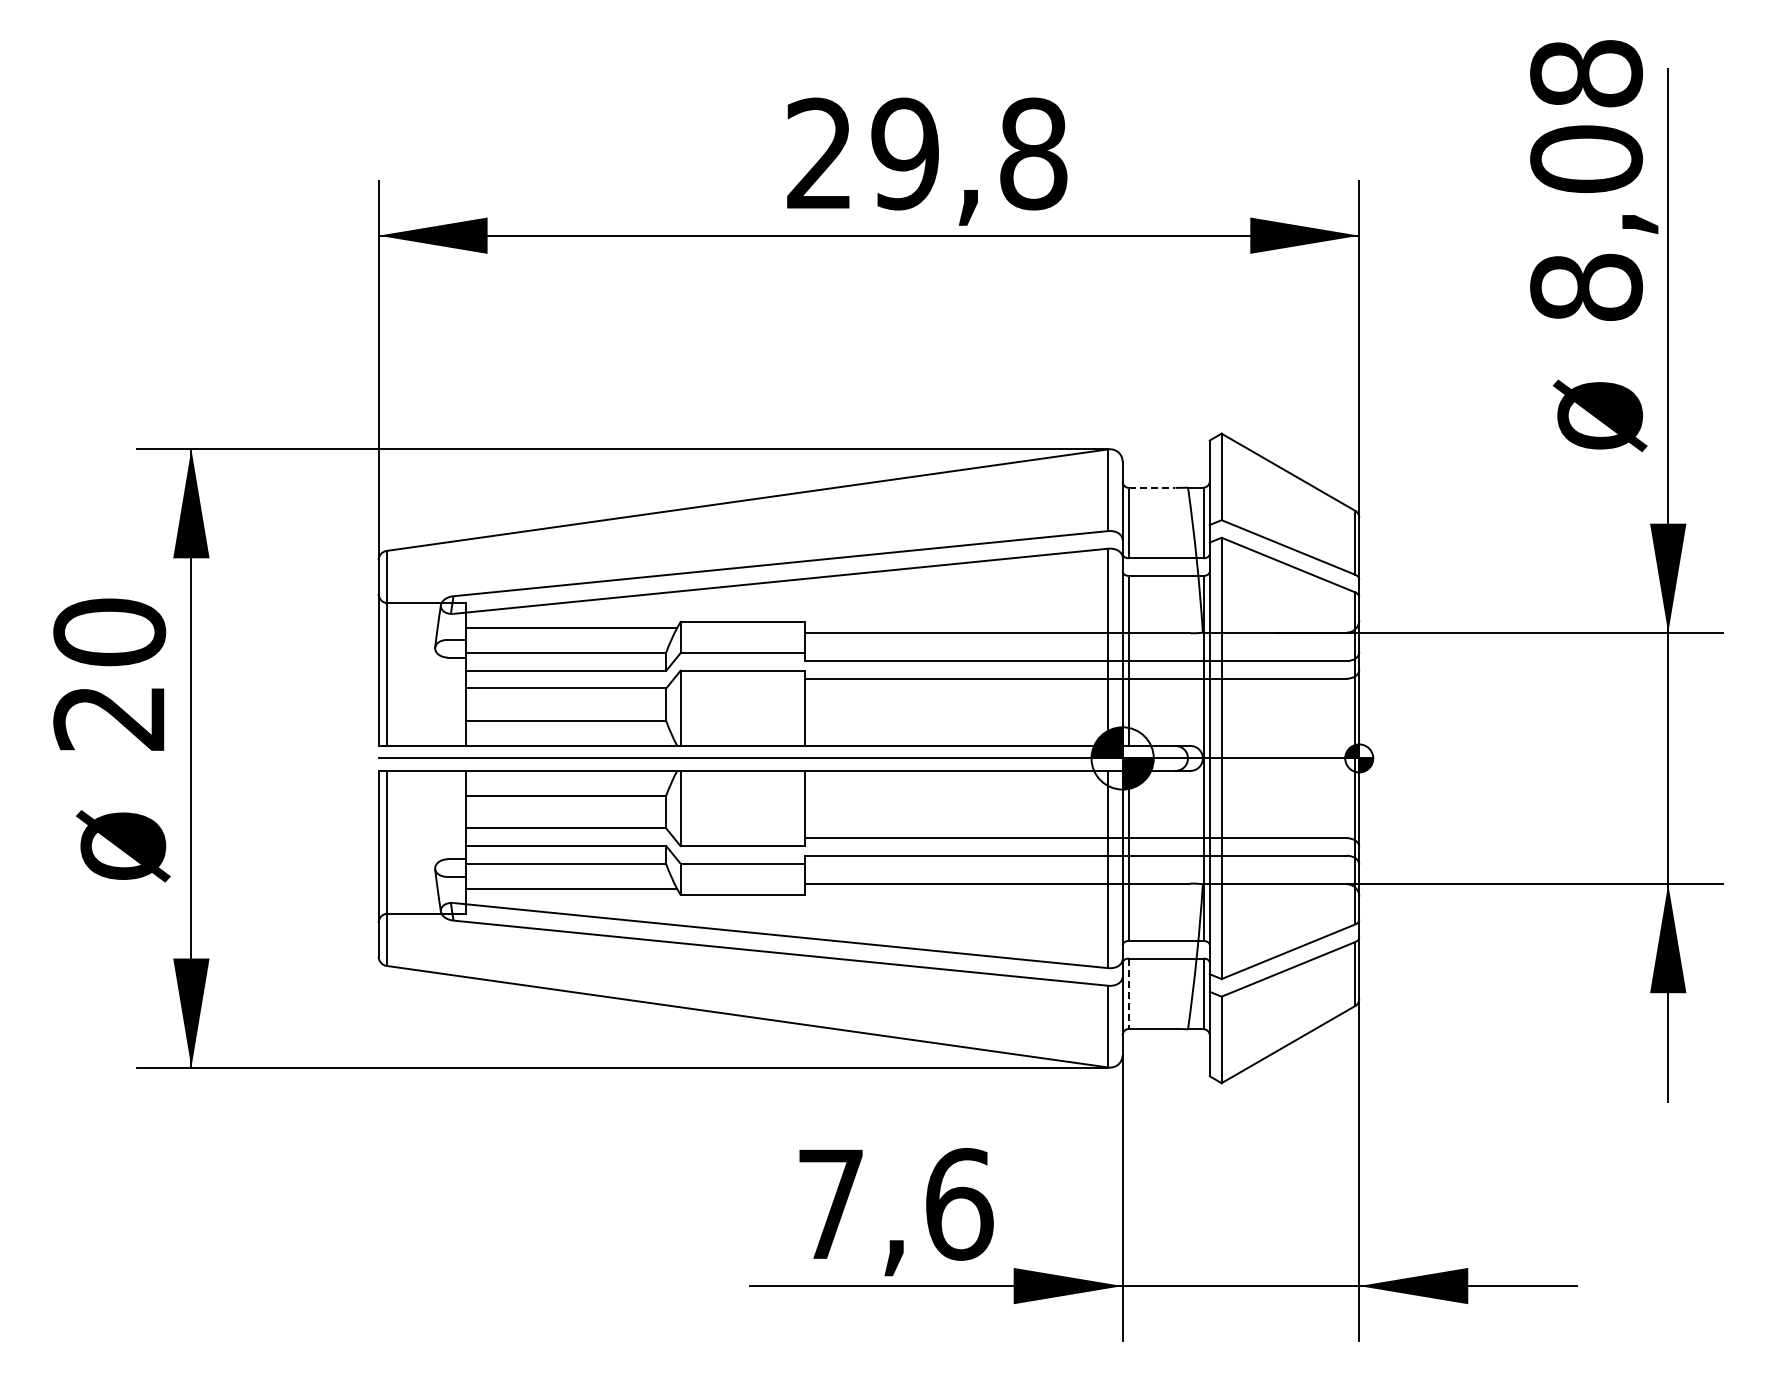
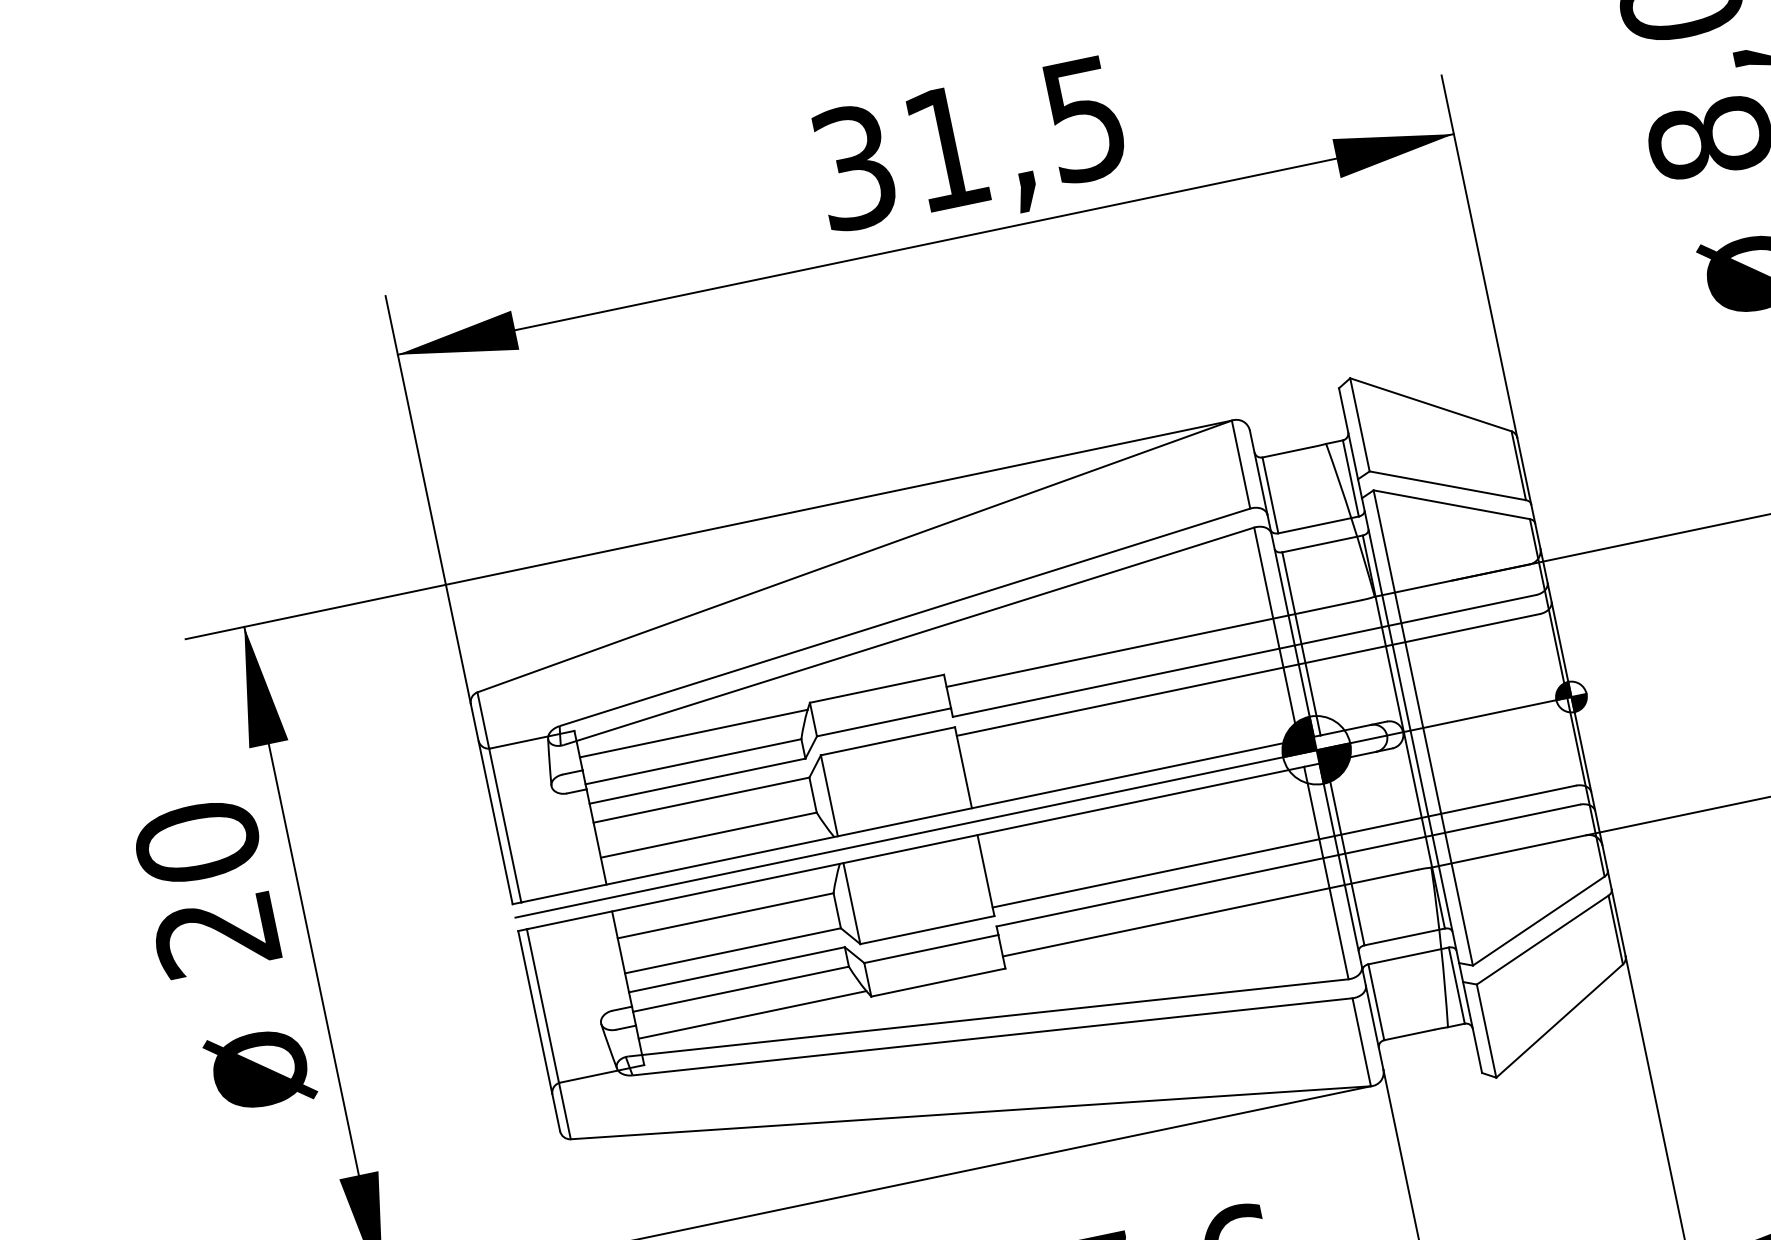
text: (927, 153) -> (970, 142), 29,8 -> 31,5
line: (1152, 487) -> (1287, 451), dashed -> solid
line: (1128, 994) -> (1376, 1003), dashed -> solid

